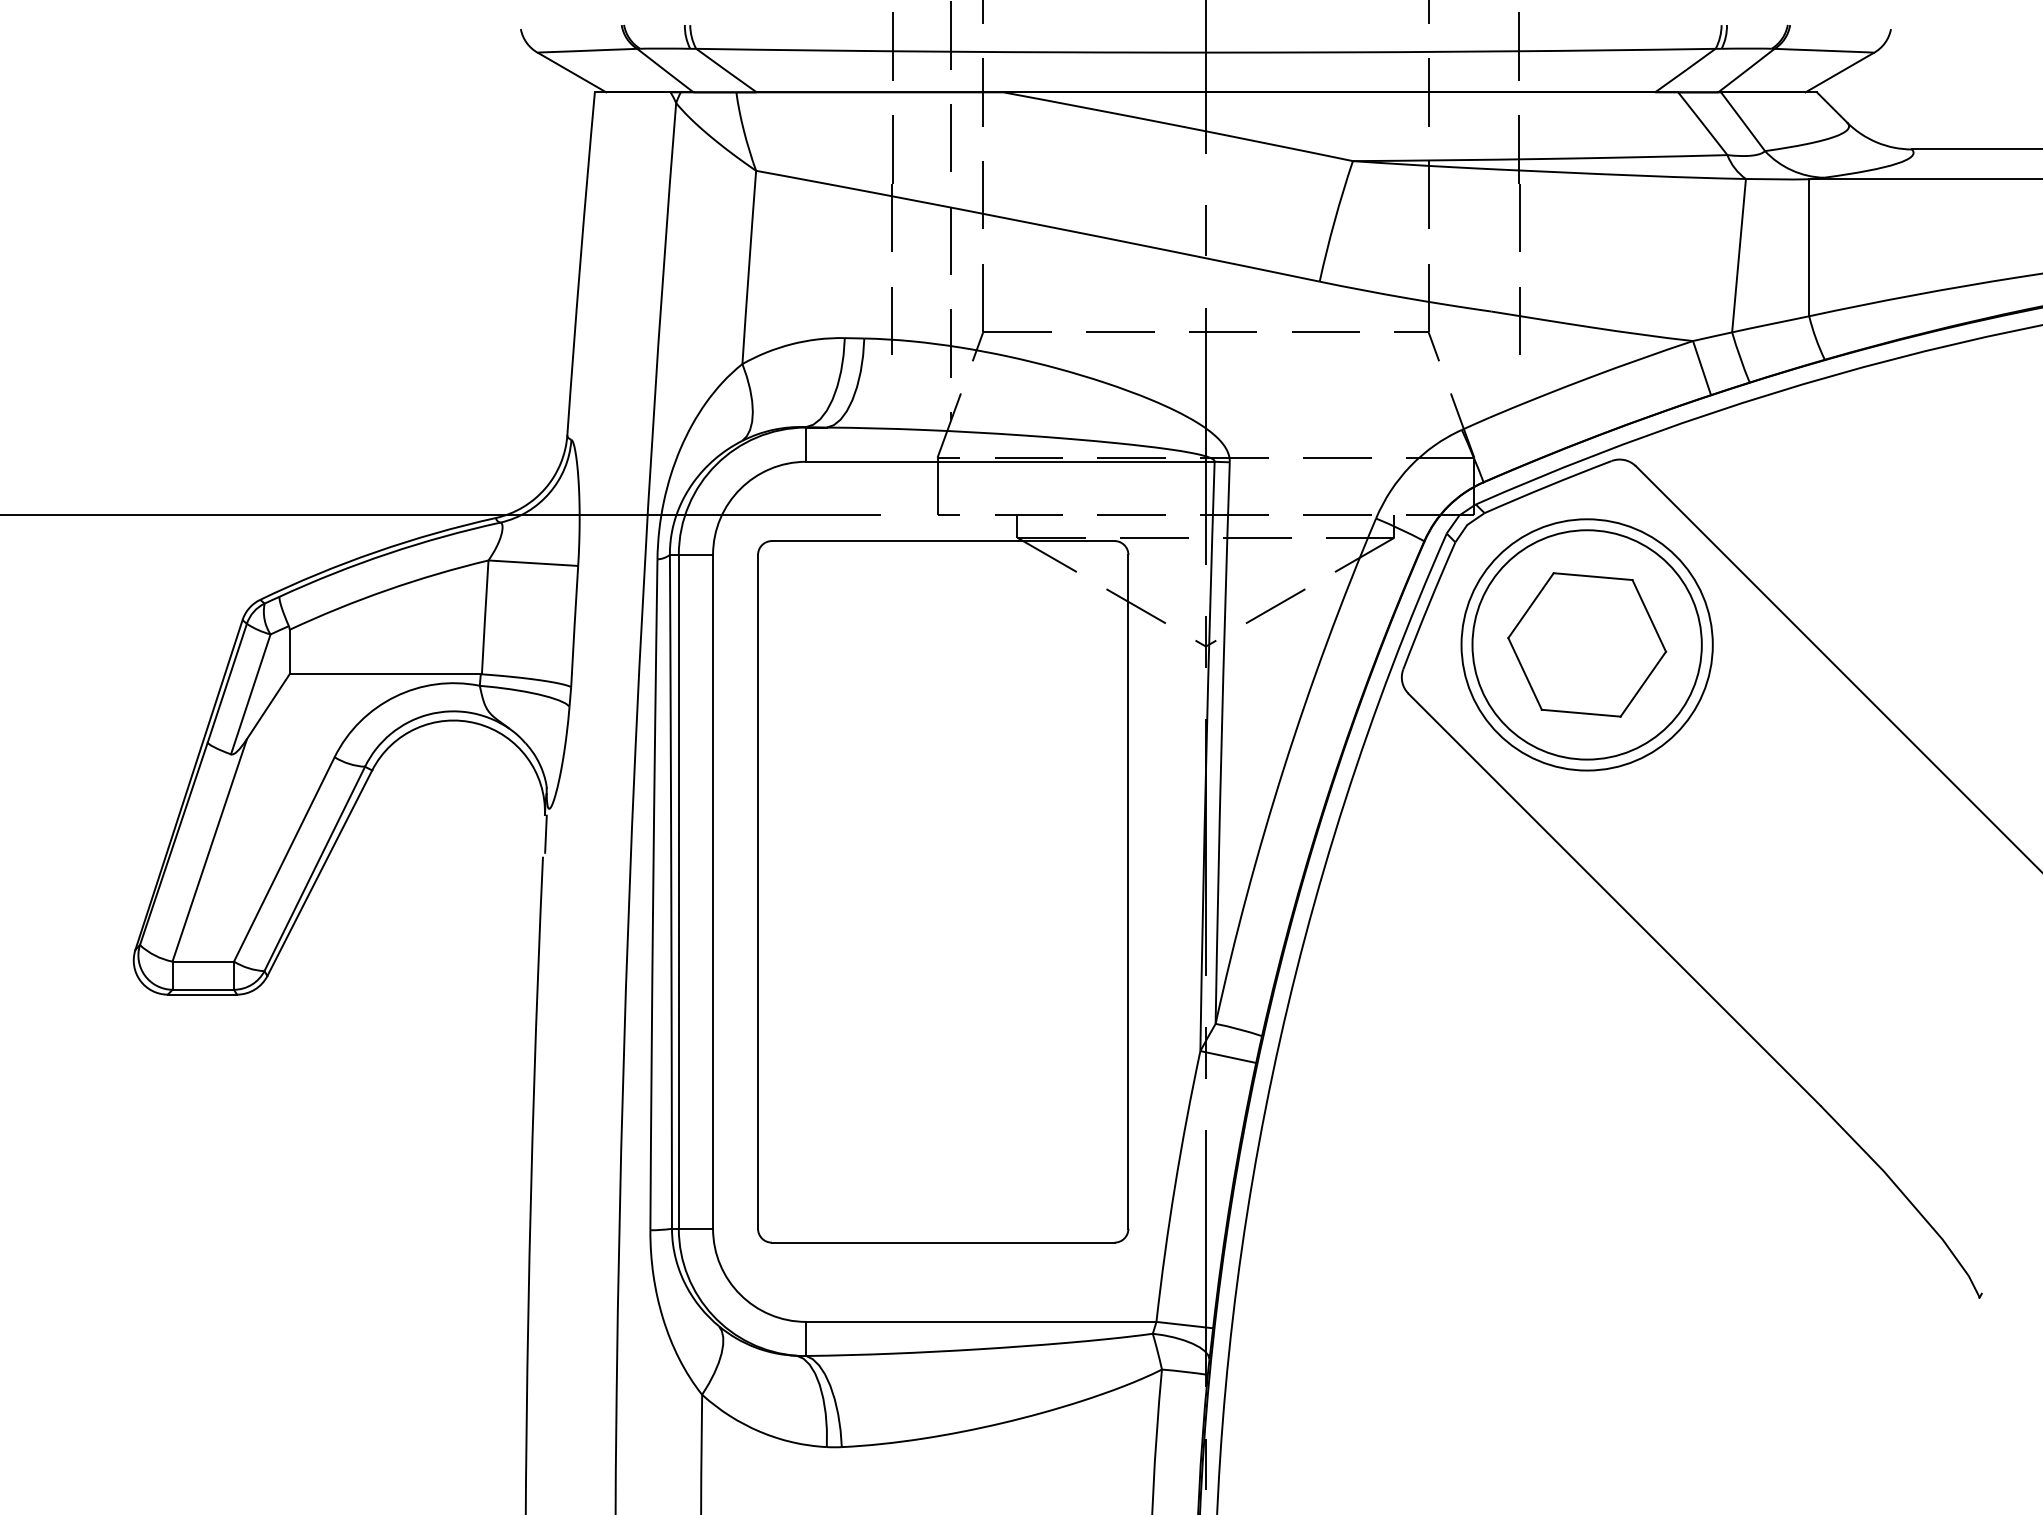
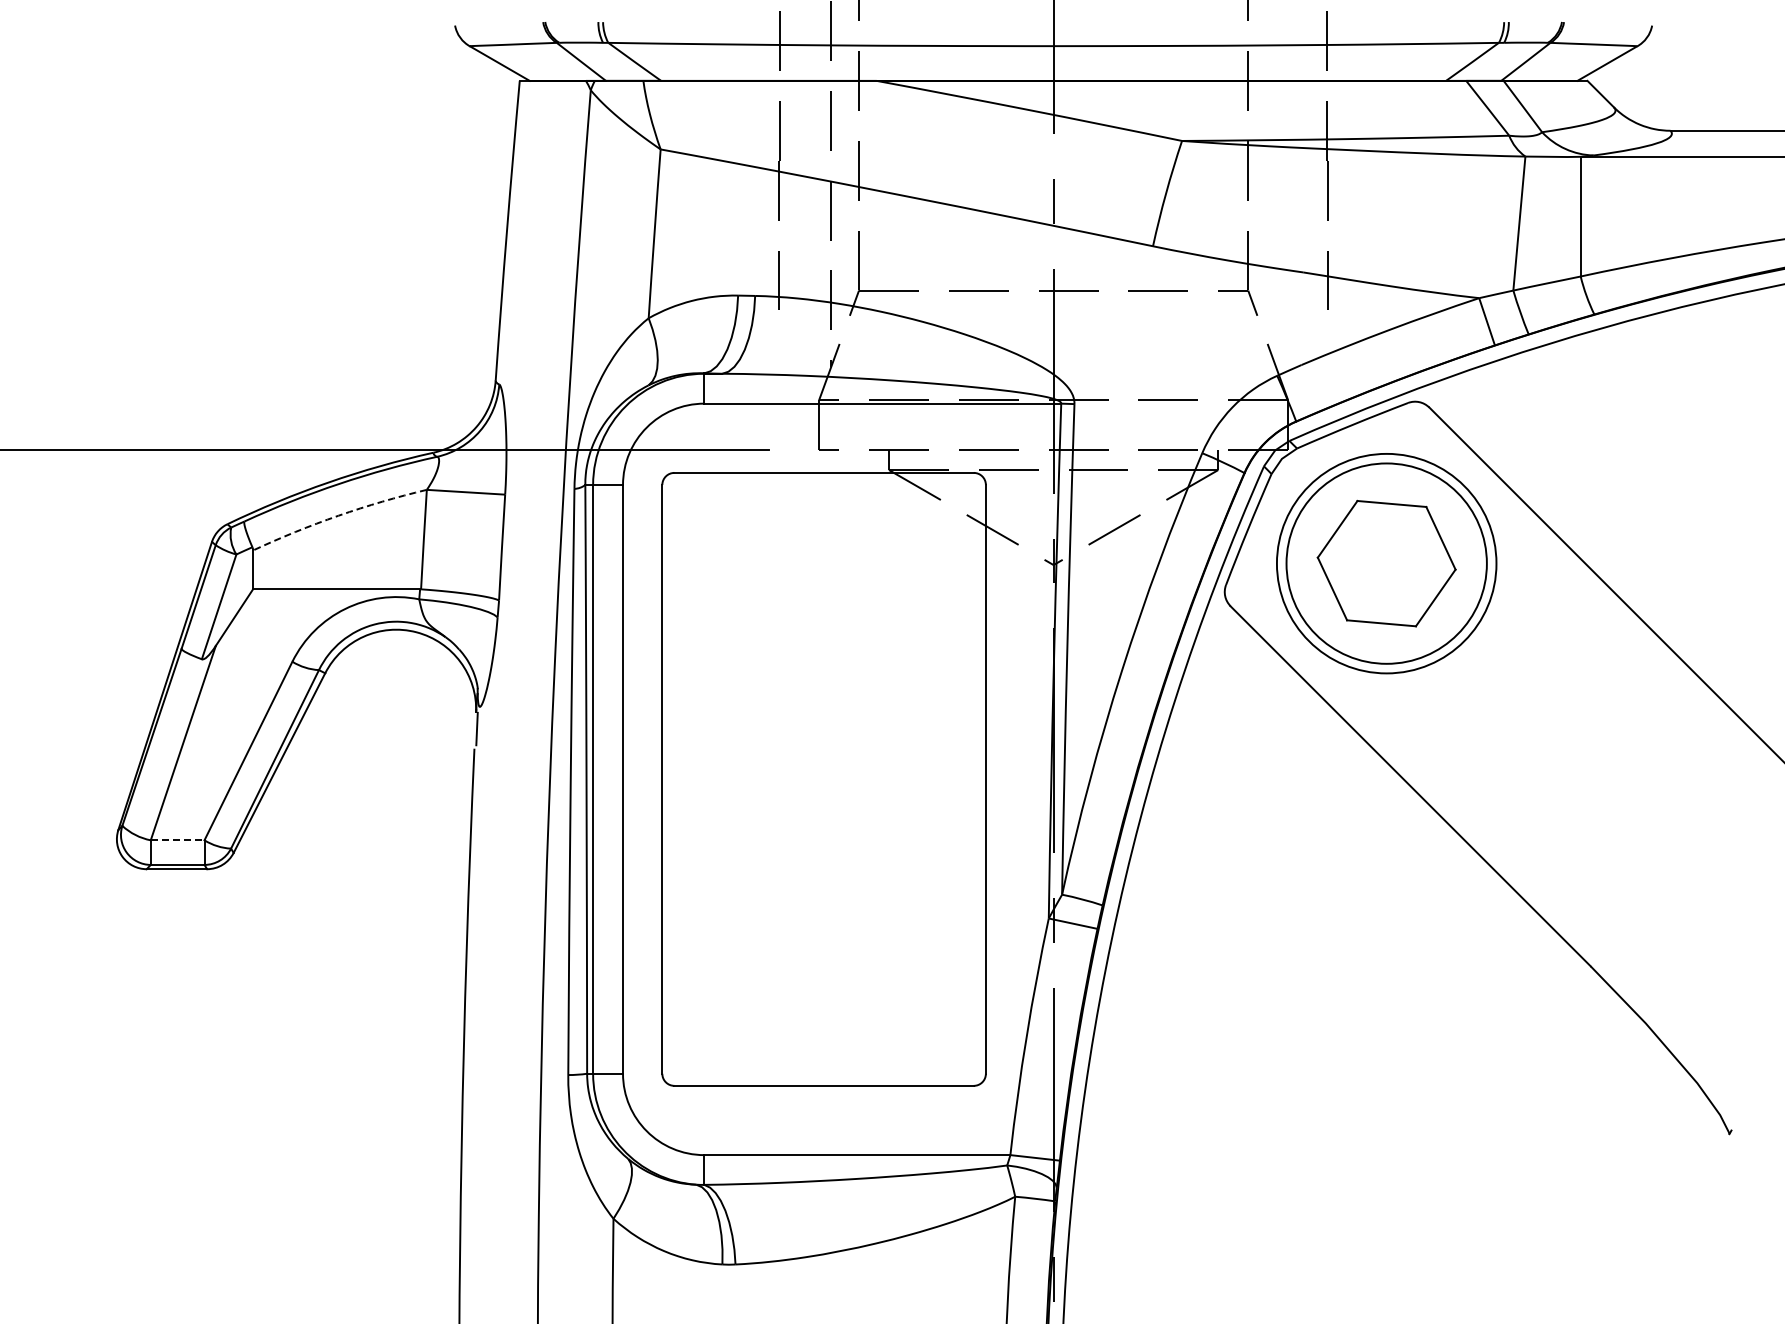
arc: (387, 589) -> (338, 515), solid -> dashed
line: (203, 961) -> (177, 840), solid -> dashed

